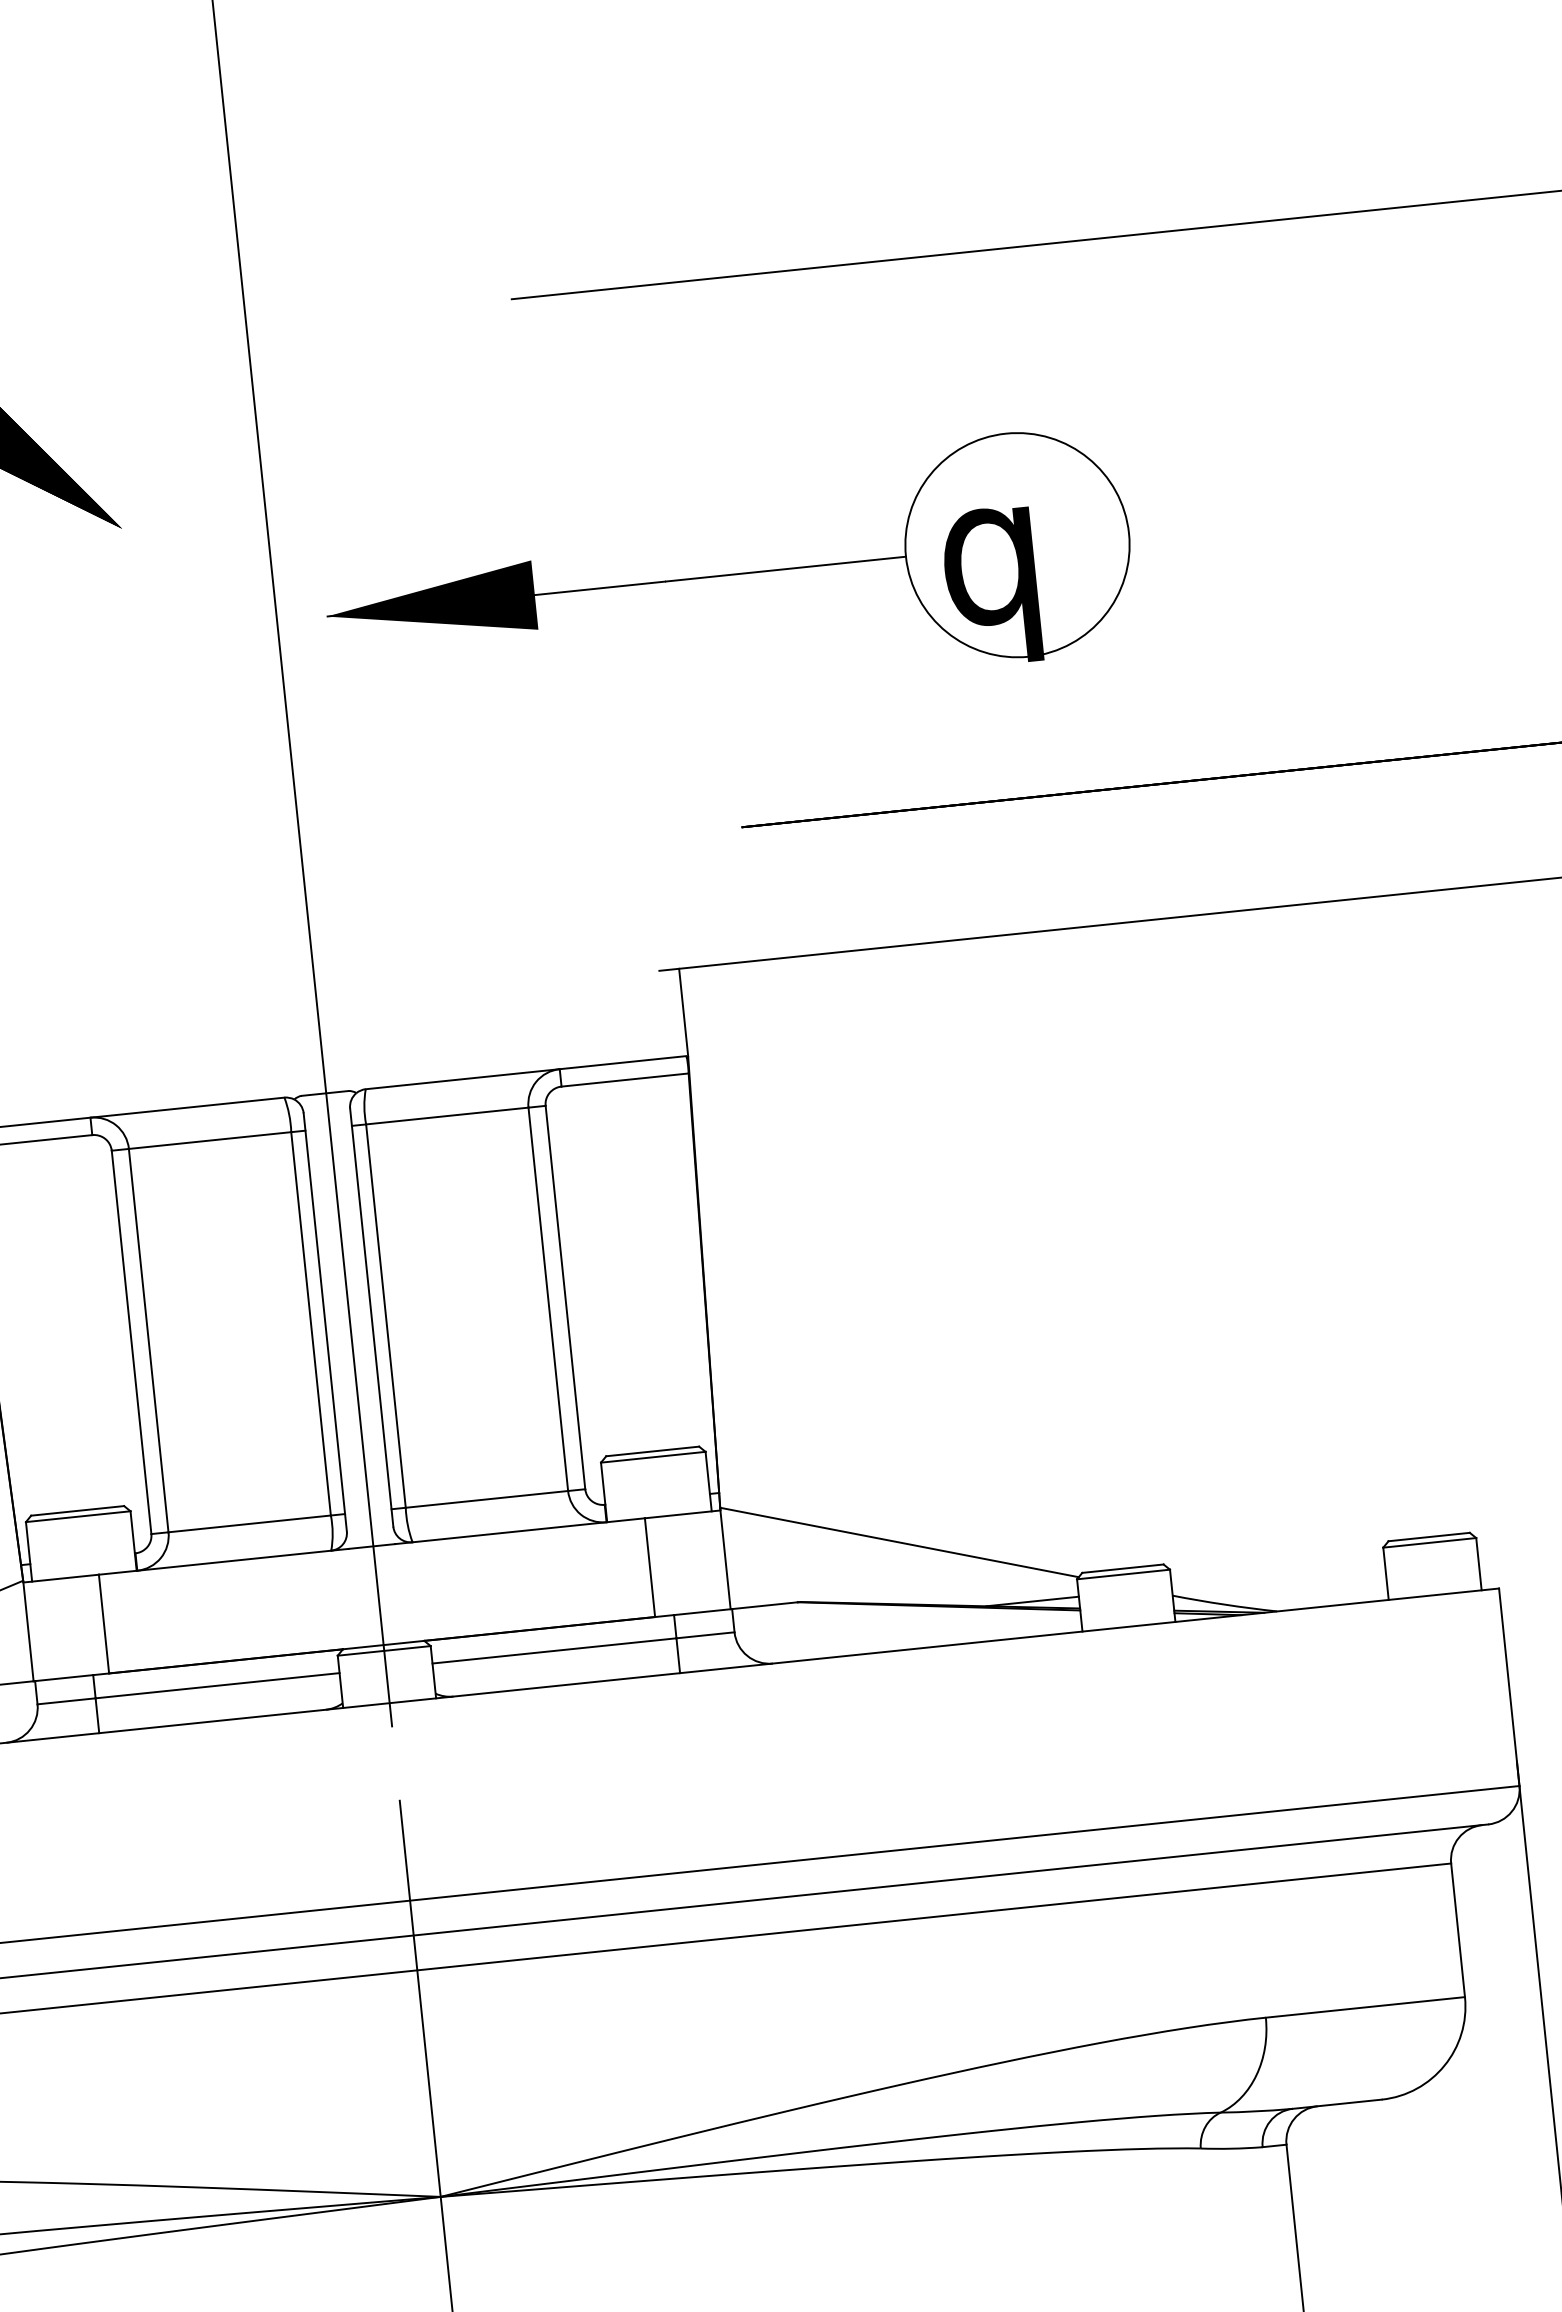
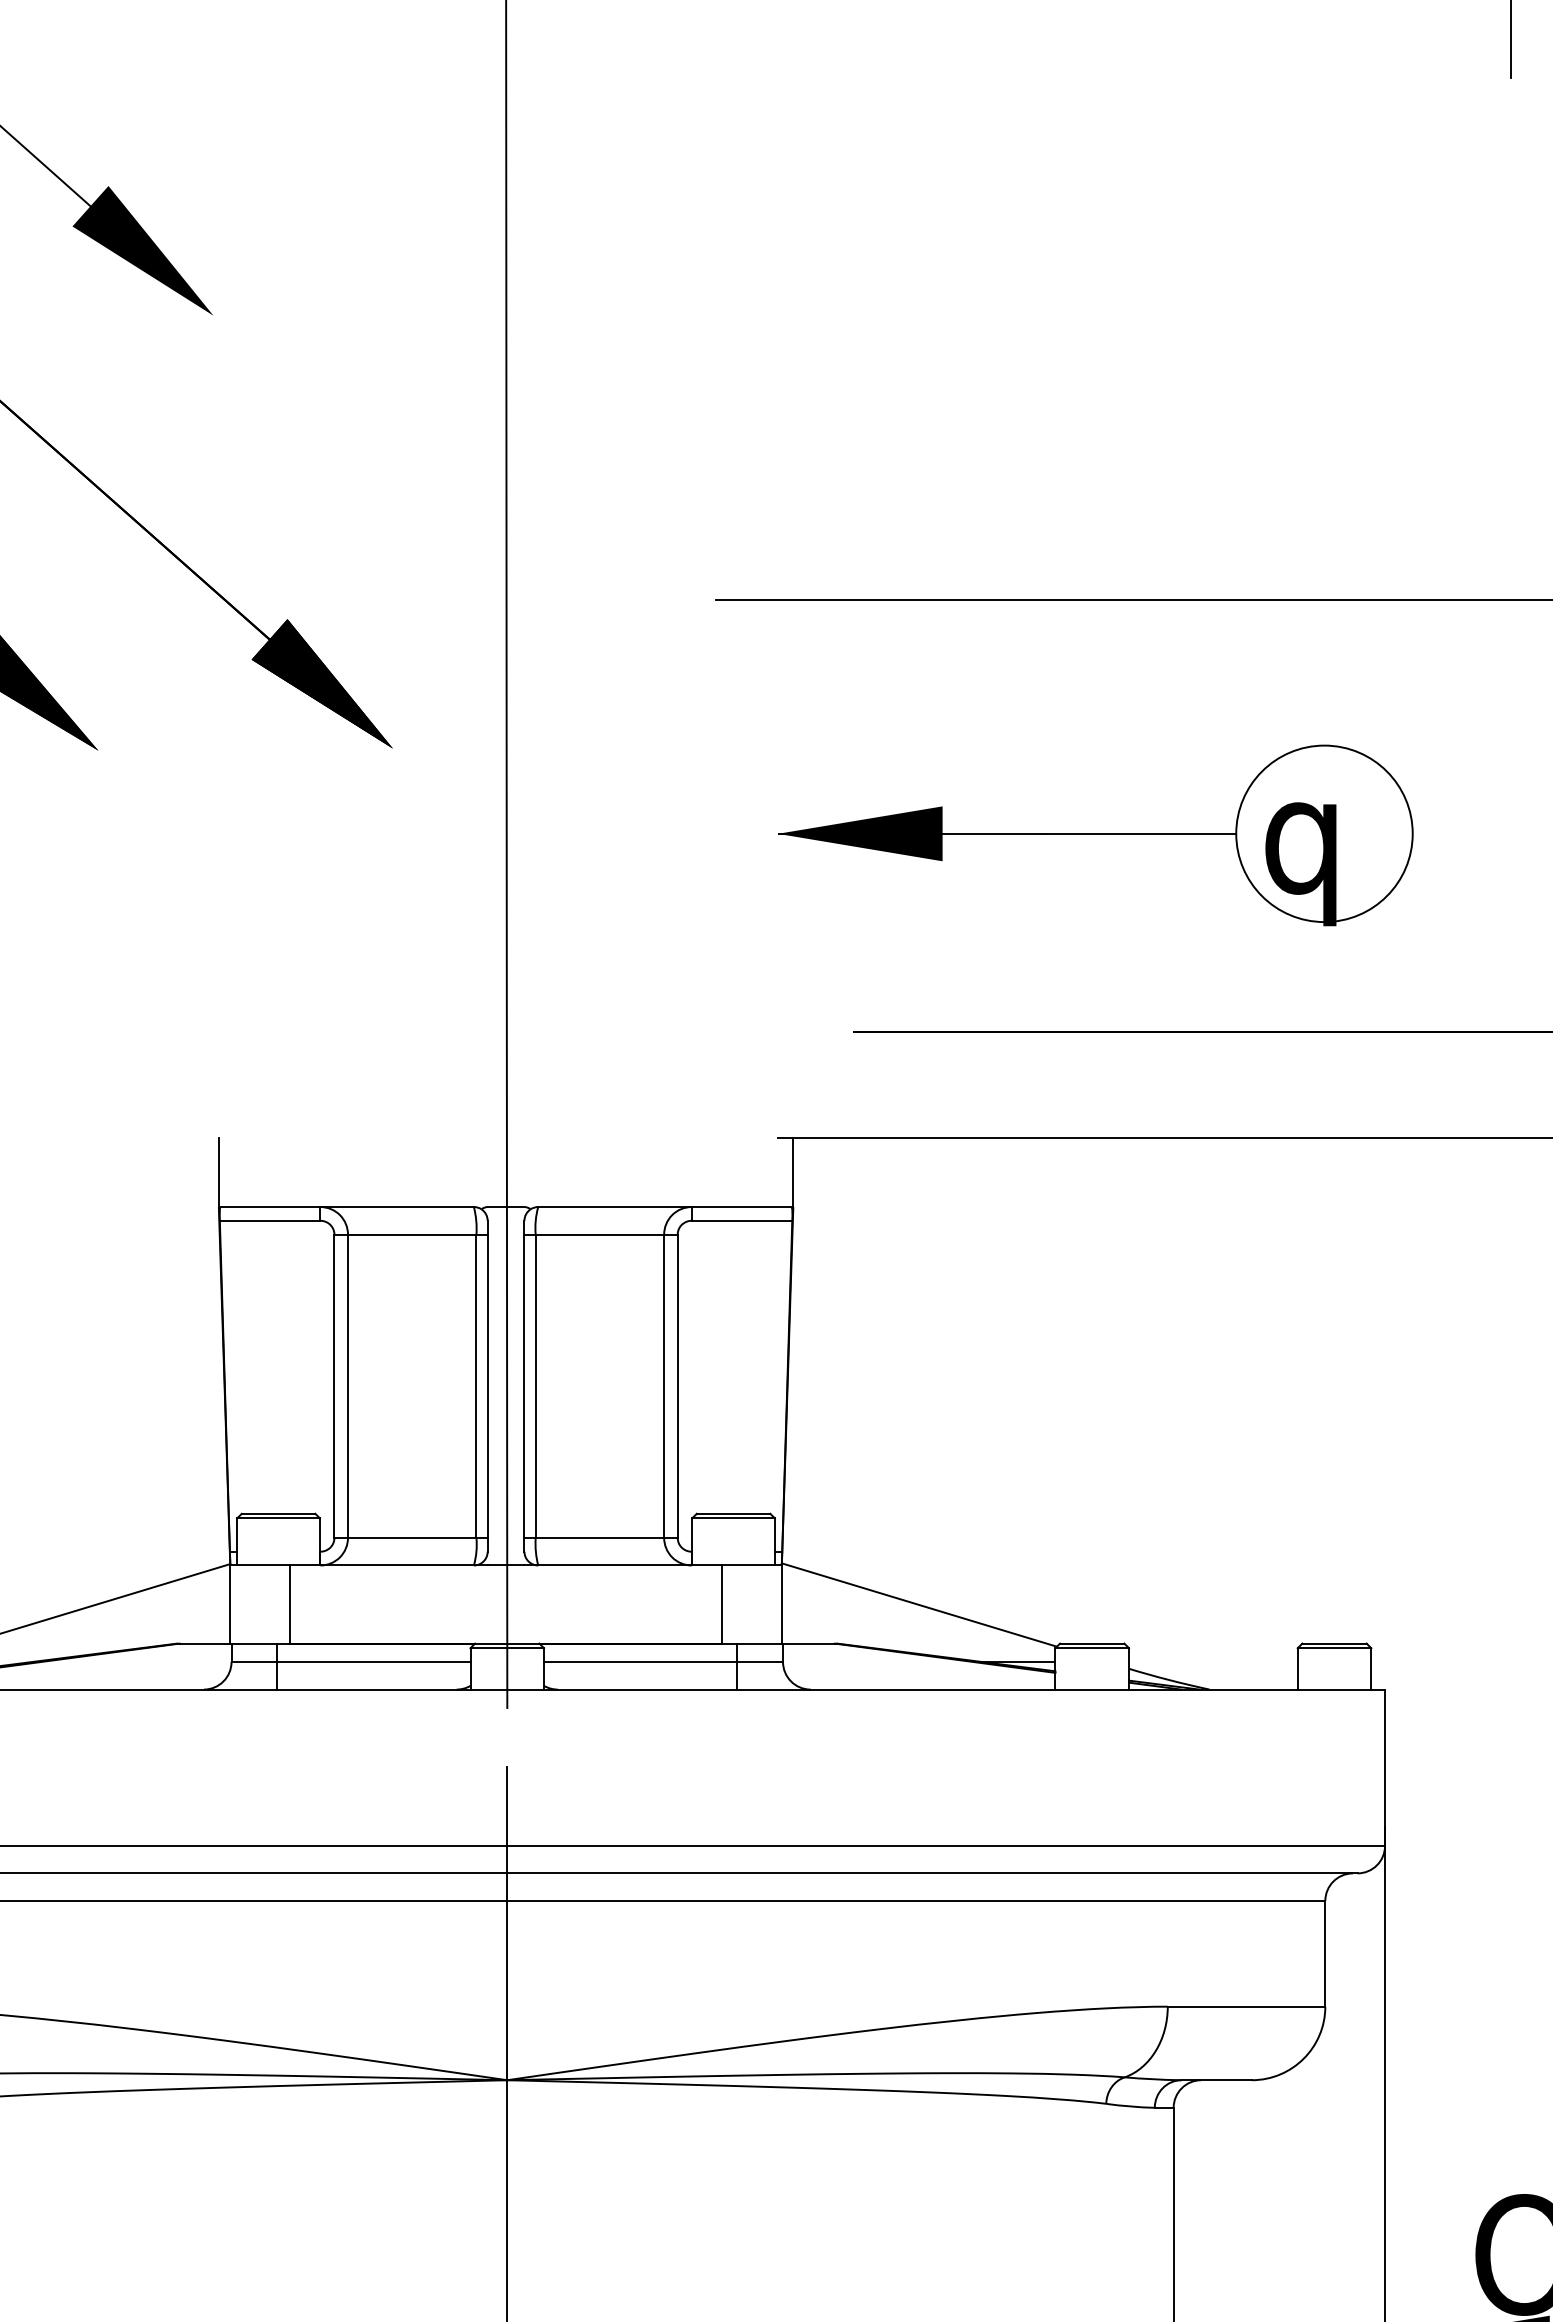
part: (728, 577) -> (1095, 835), moved

